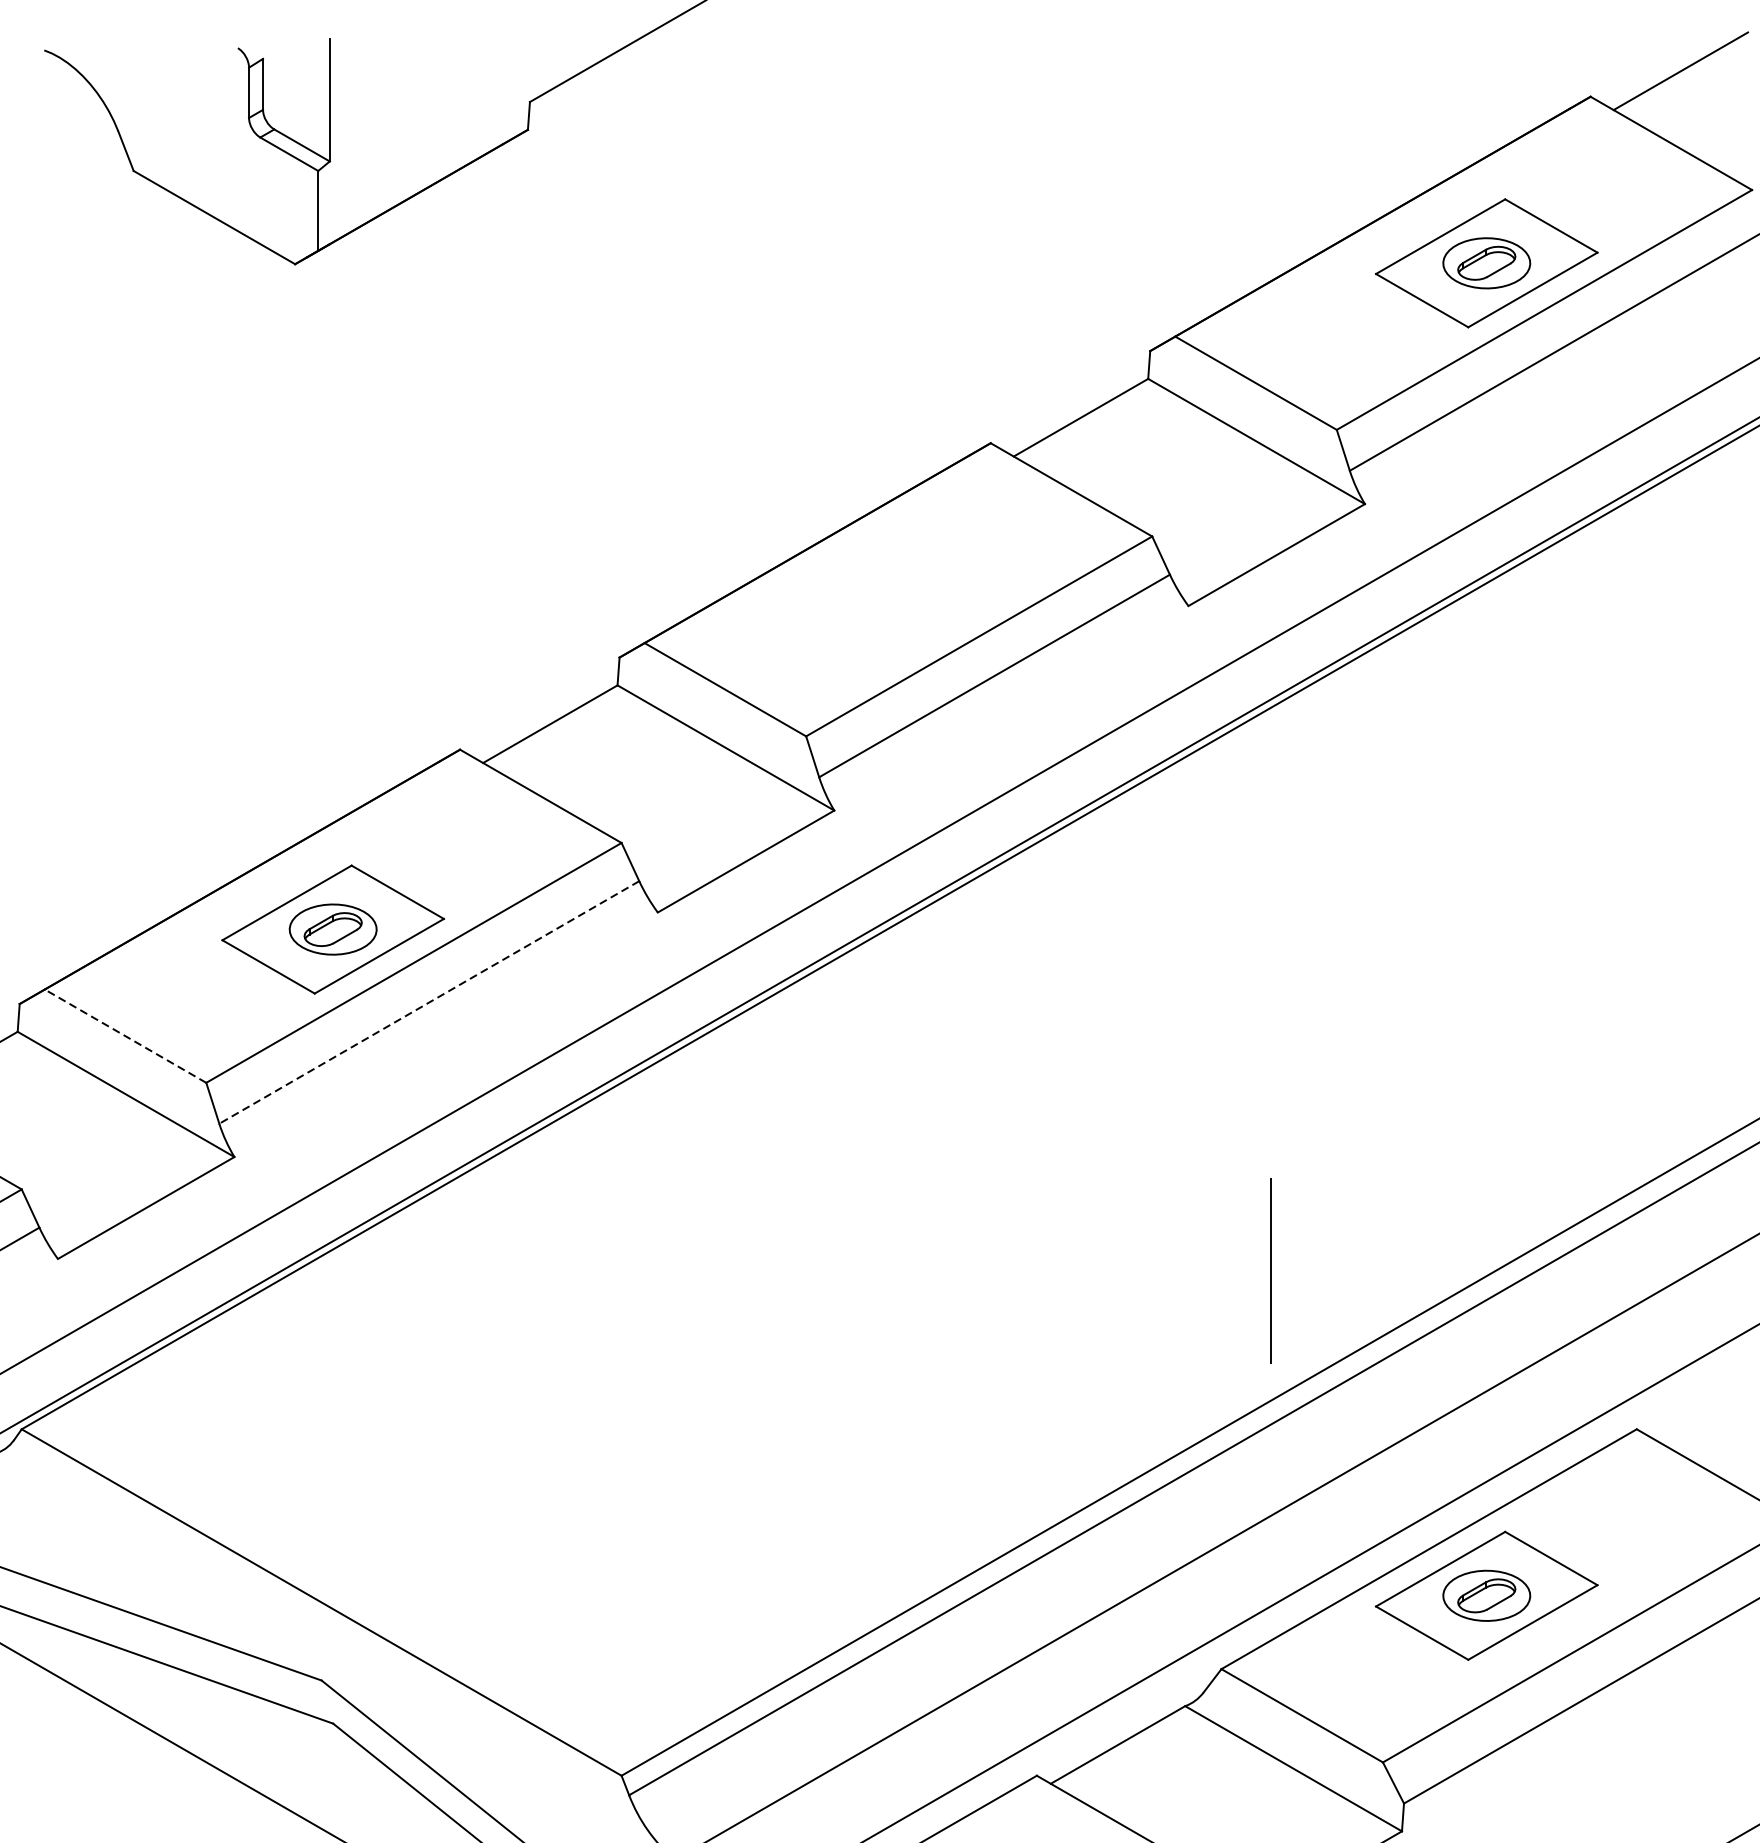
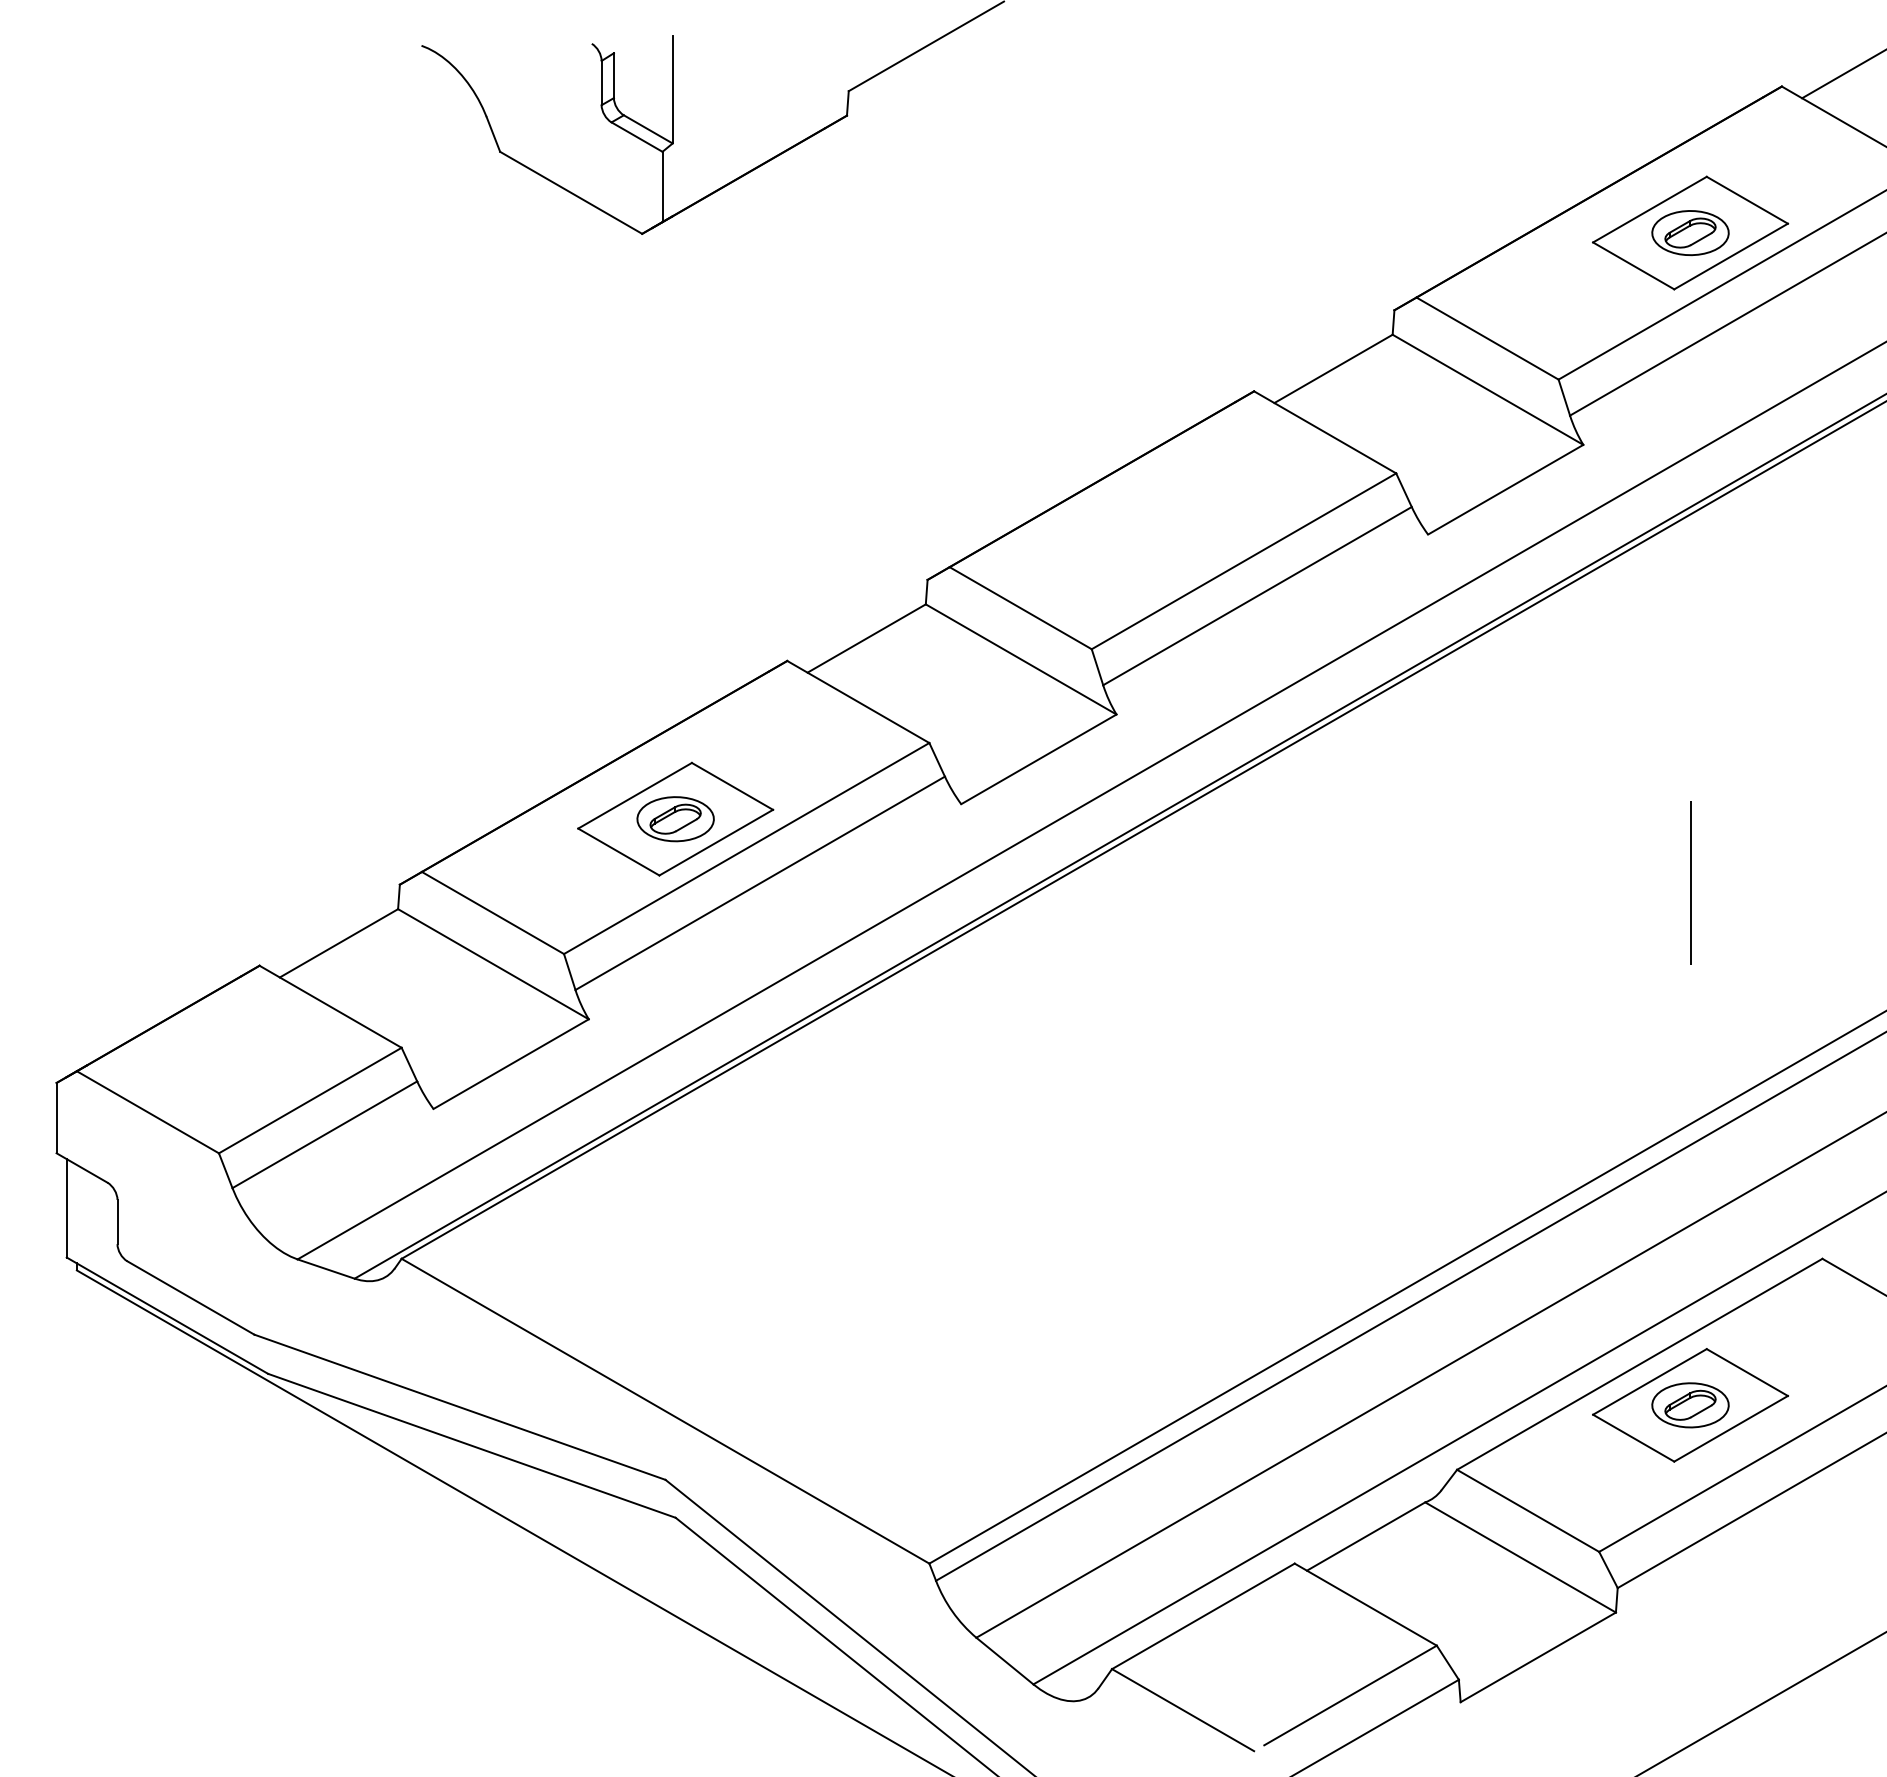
line: (428, 1002) -> (759, 883), dashed -> solid
line: (124, 1035) -> (492, 912), dashed -> solid
line: (1270, 1270) -> (1690, 882), moved

